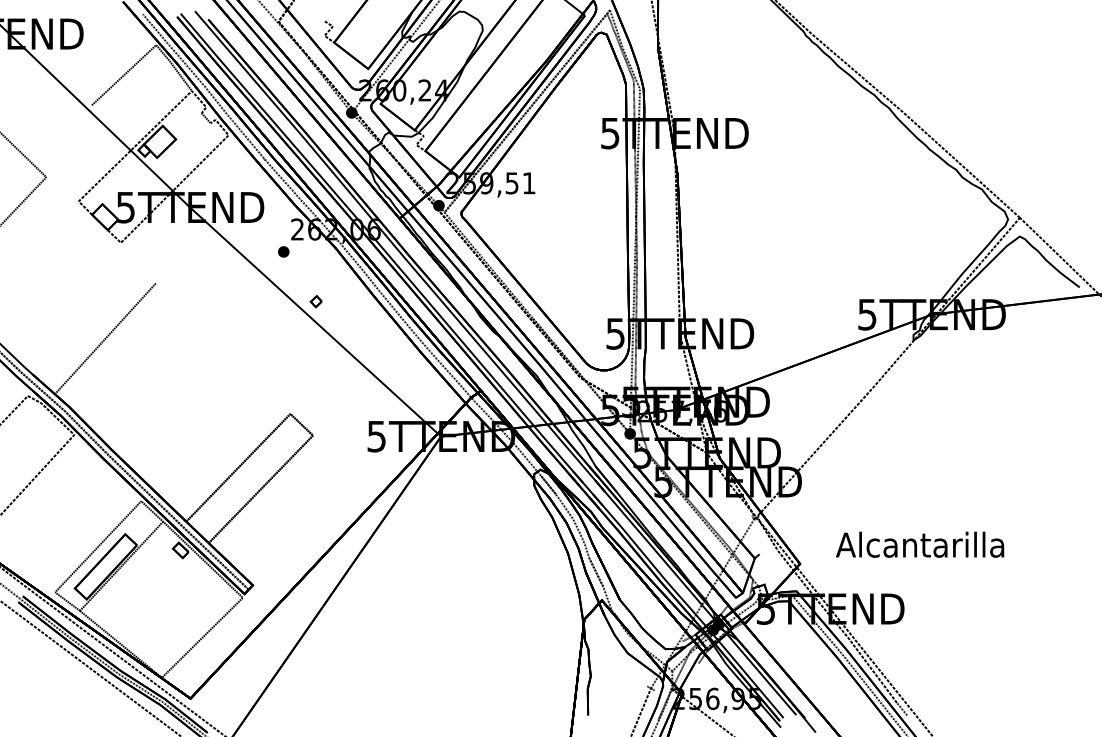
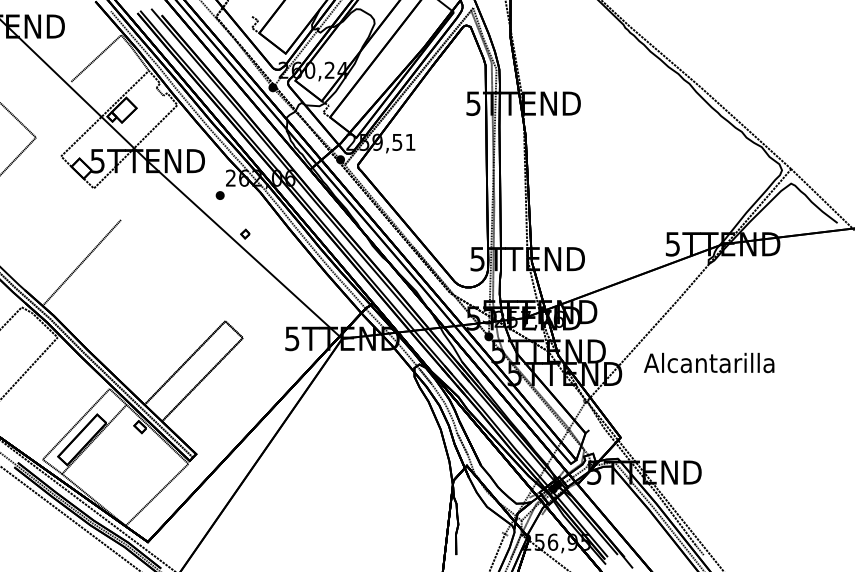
text: (920, 544) -> (709, 362), moved

